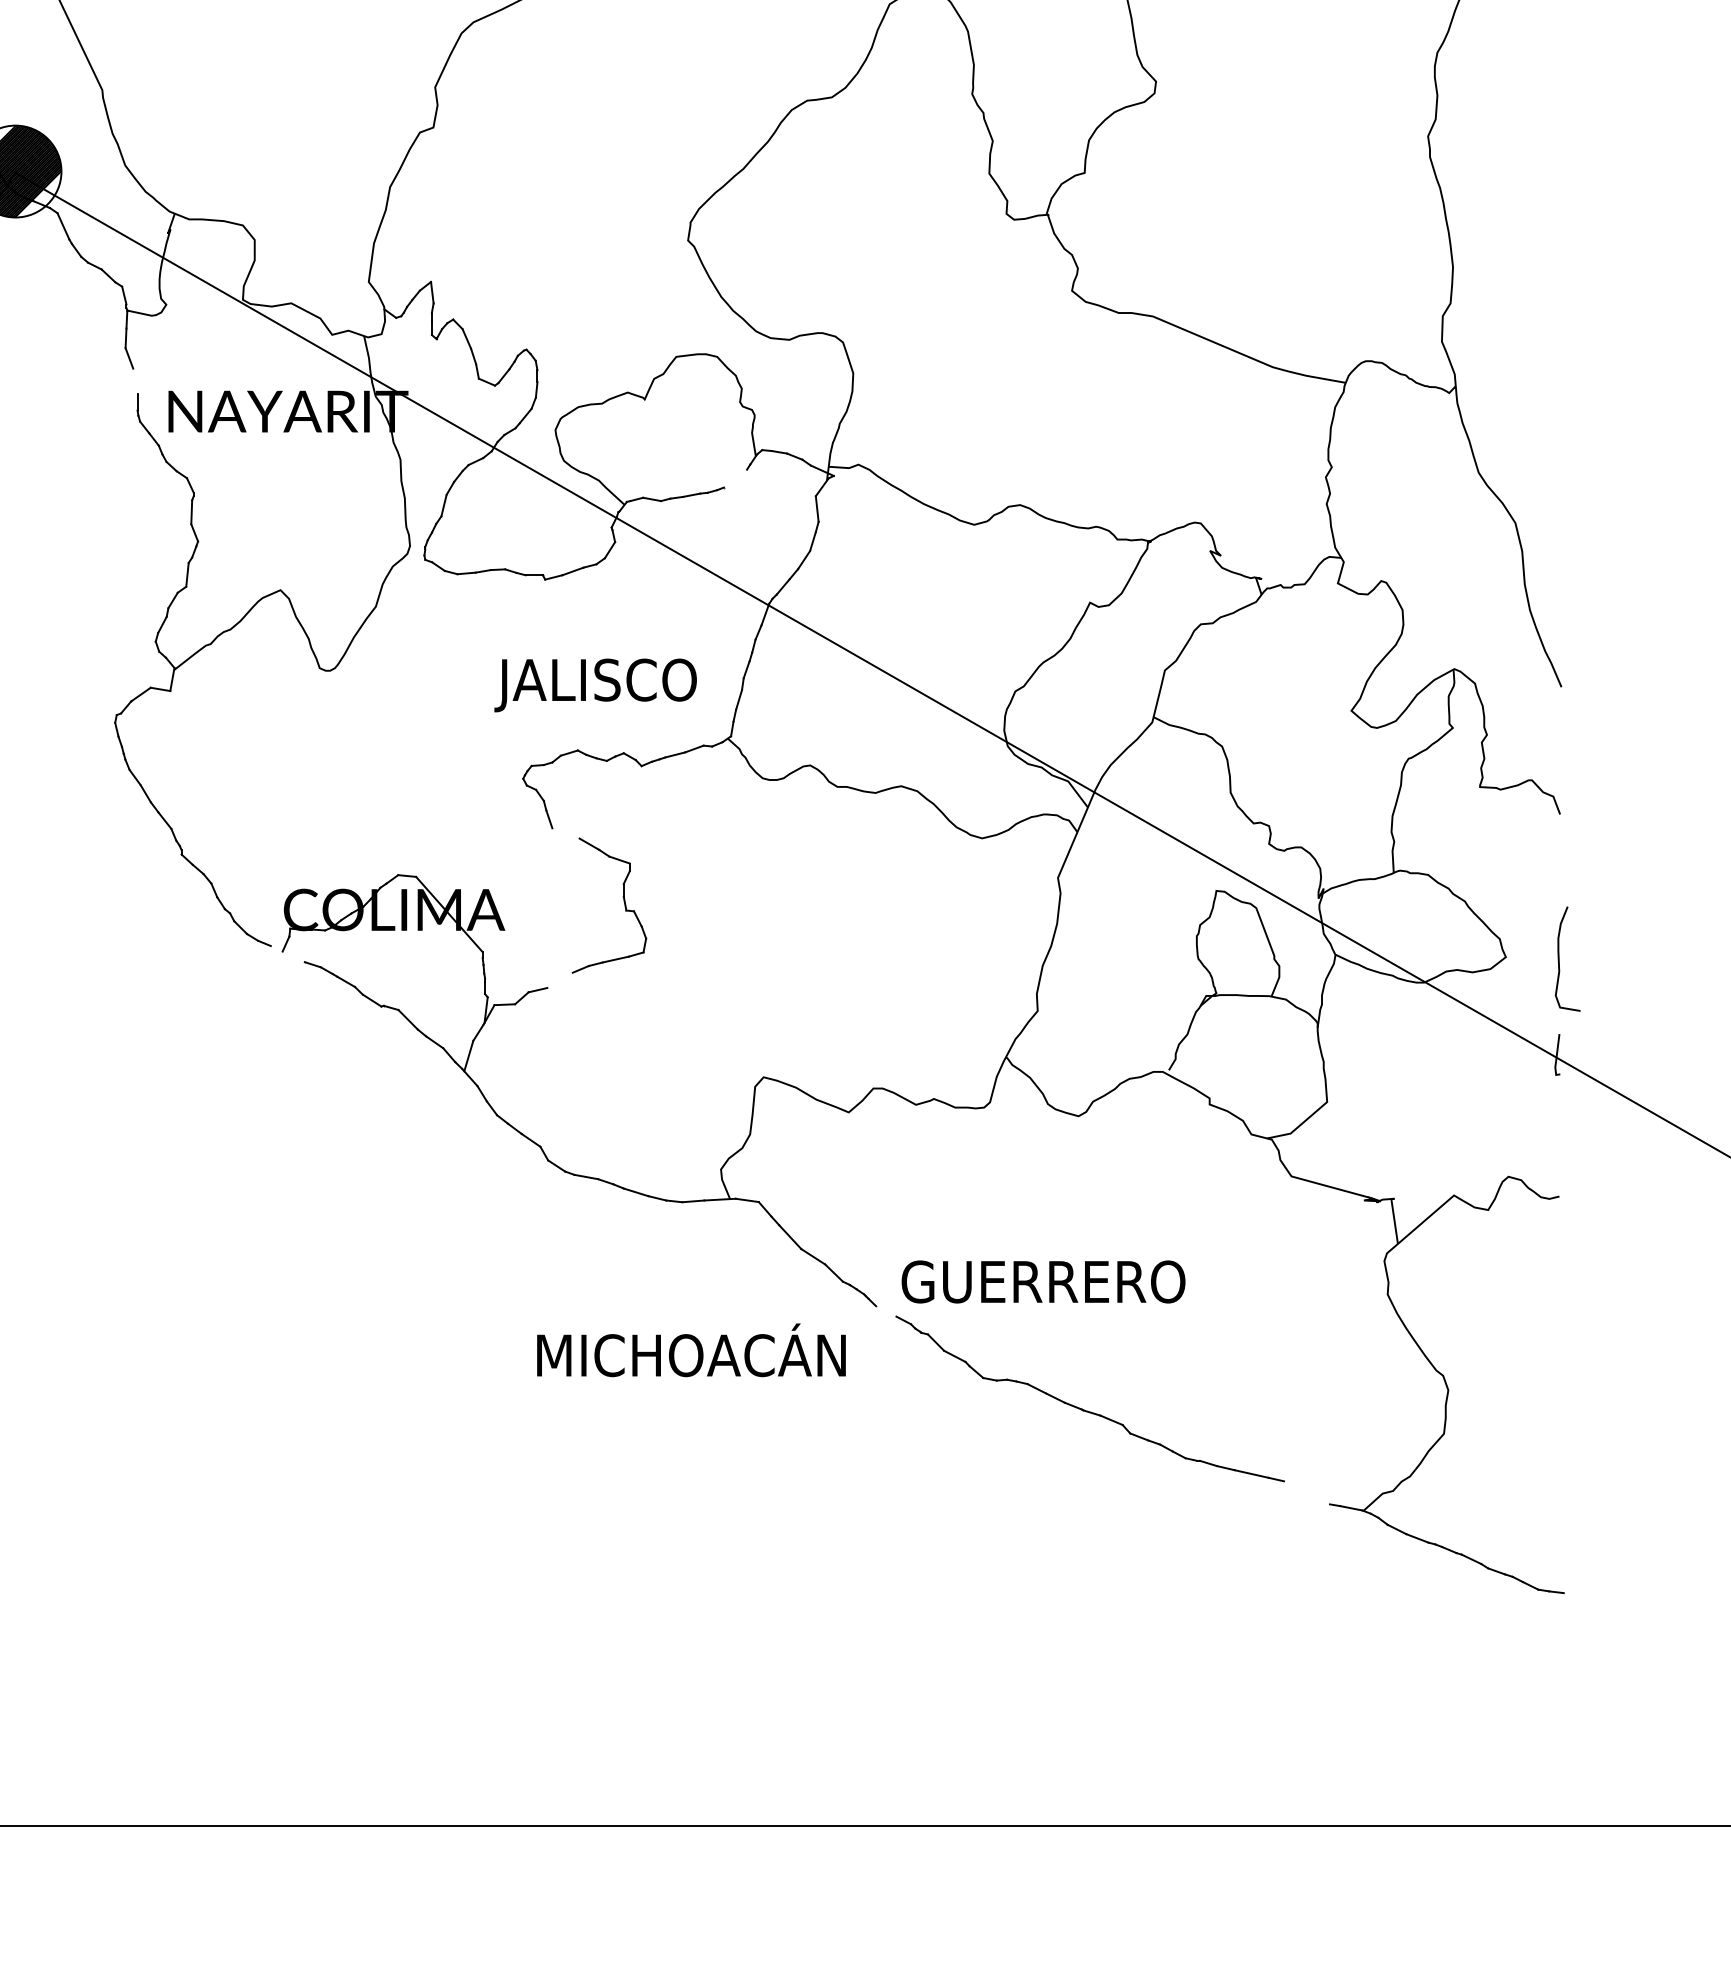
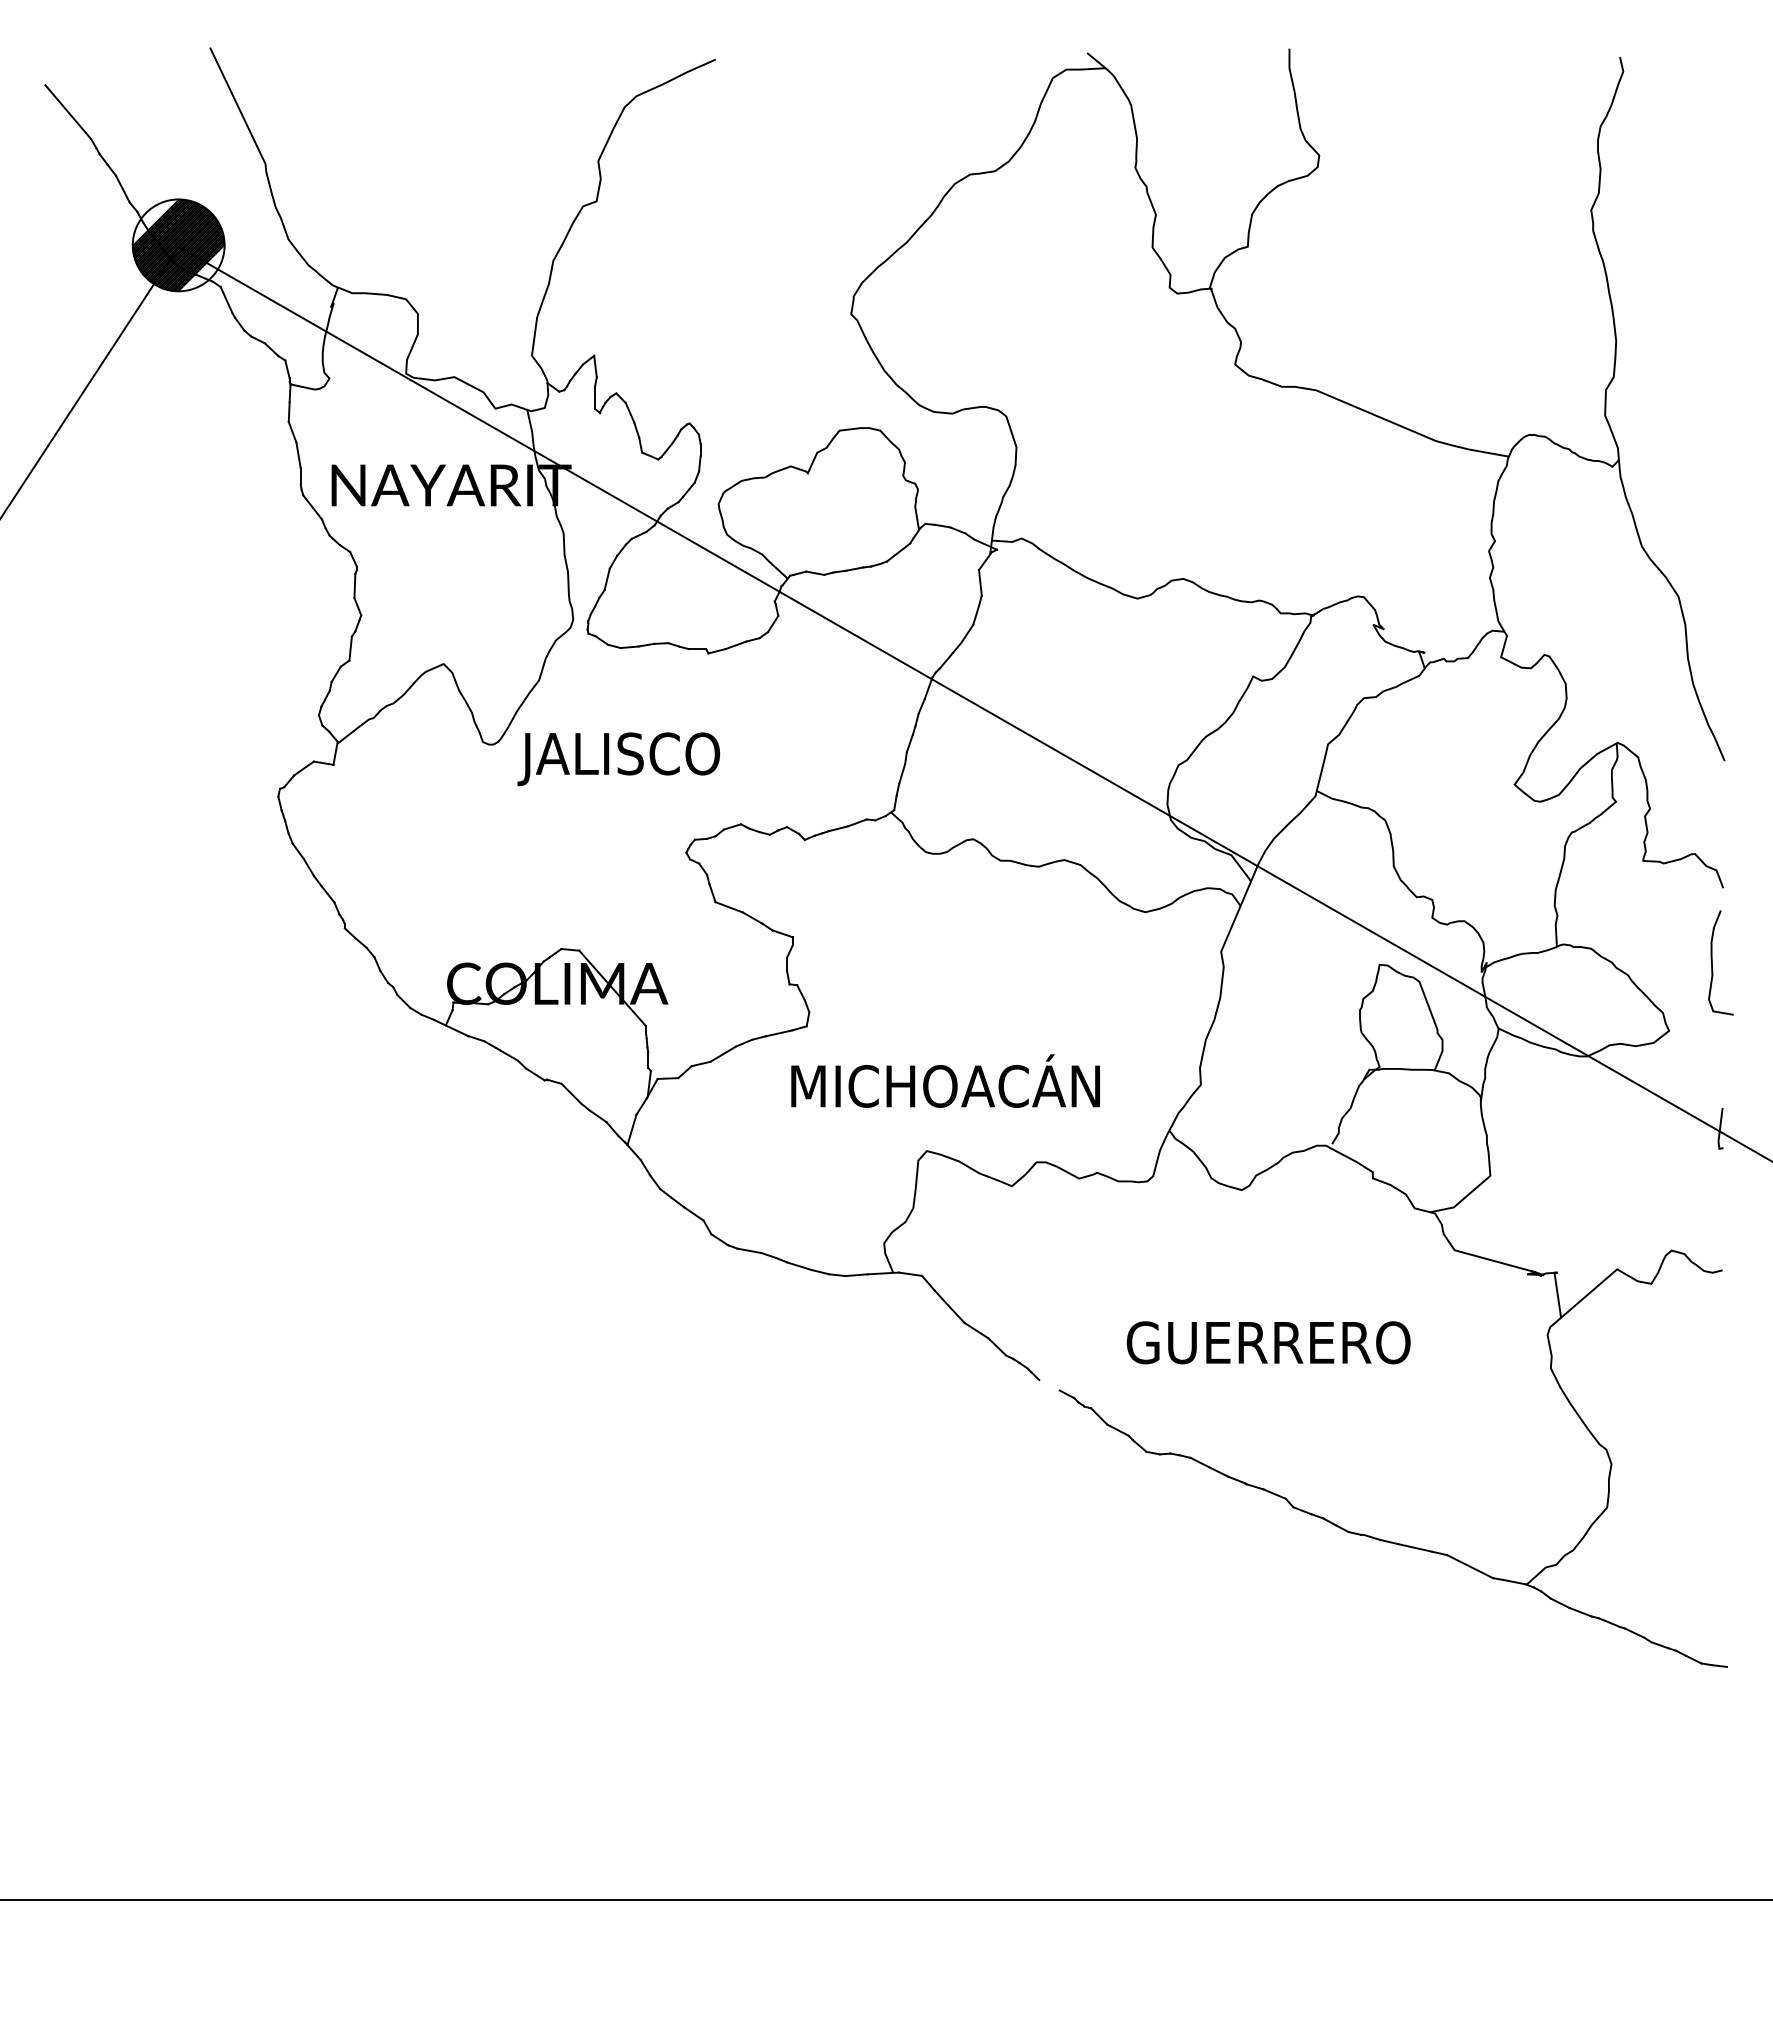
line: (135, 381) -> (298, 455), added
line: (735, 478) -> (898, 552), added
text: (595, 685) -> (618, 759), moved
line: (565, 833) -> (728, 907), added
line: (288, 953) -> (451, 1027), added
curve: (1559, 958) -> (1712, 962), moved
line: (560, 979) -> (723, 1053), added
text: (1043, 1281) -> (1268, 1342), moved
text: (691, 1349) -> (945, 1080), moved
line: (1307, 1492) -> (1470, 1566), added

